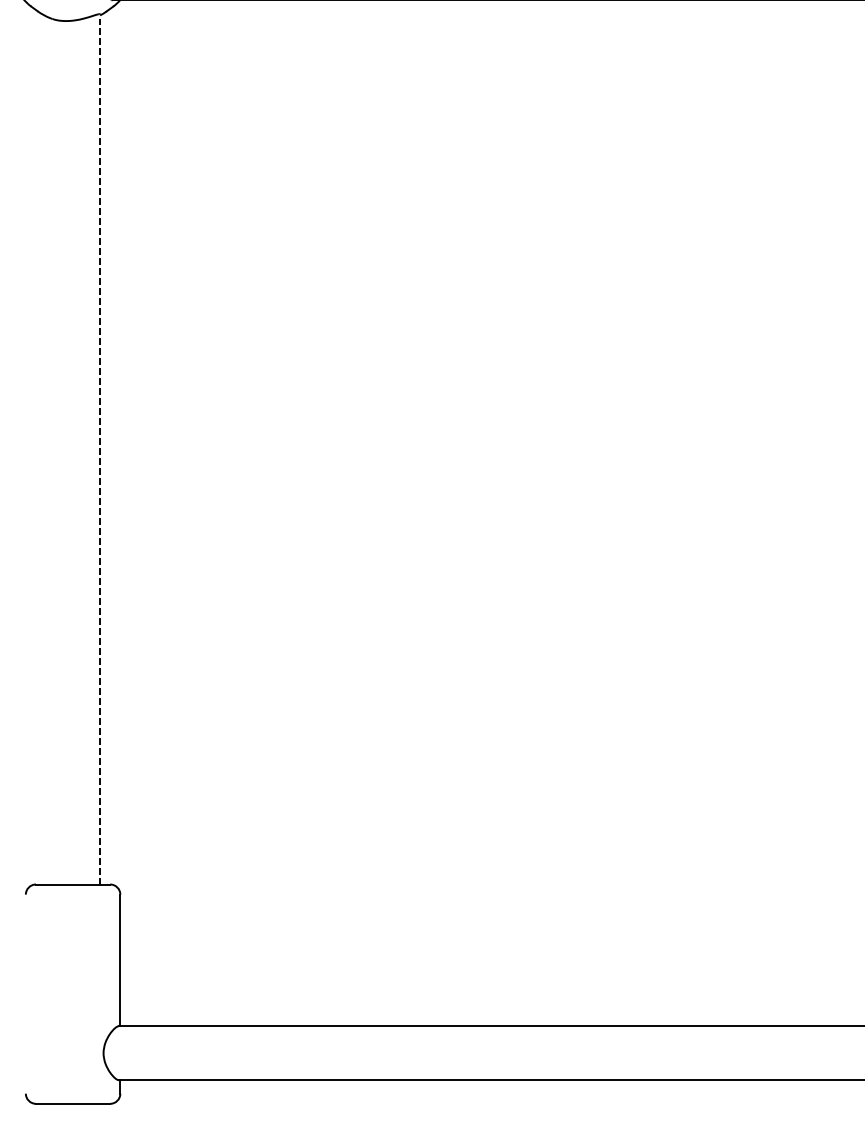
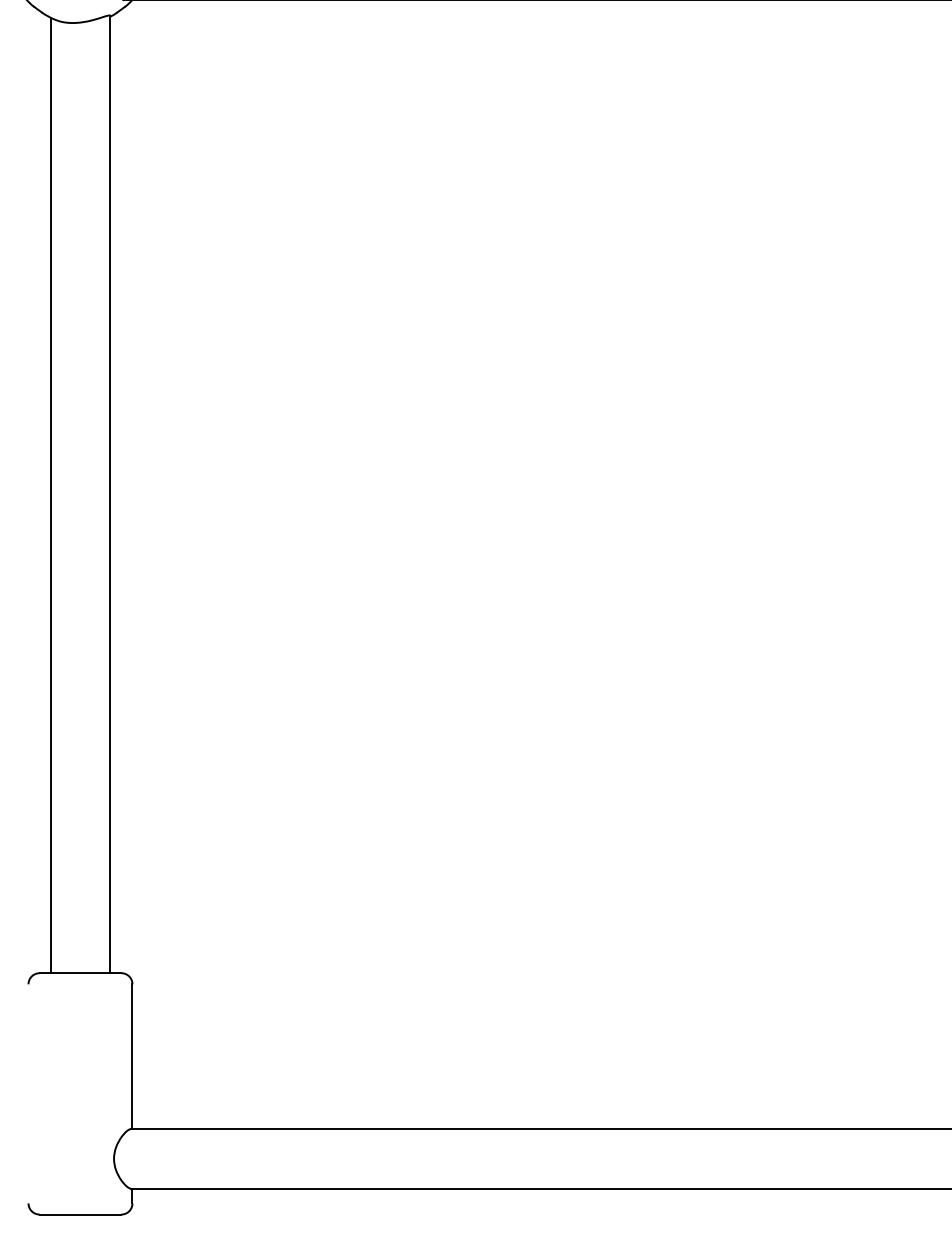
line: (100, 449) -> (110, 494), dashed -> solid
line: (45, 450) -> (50, 495), added

